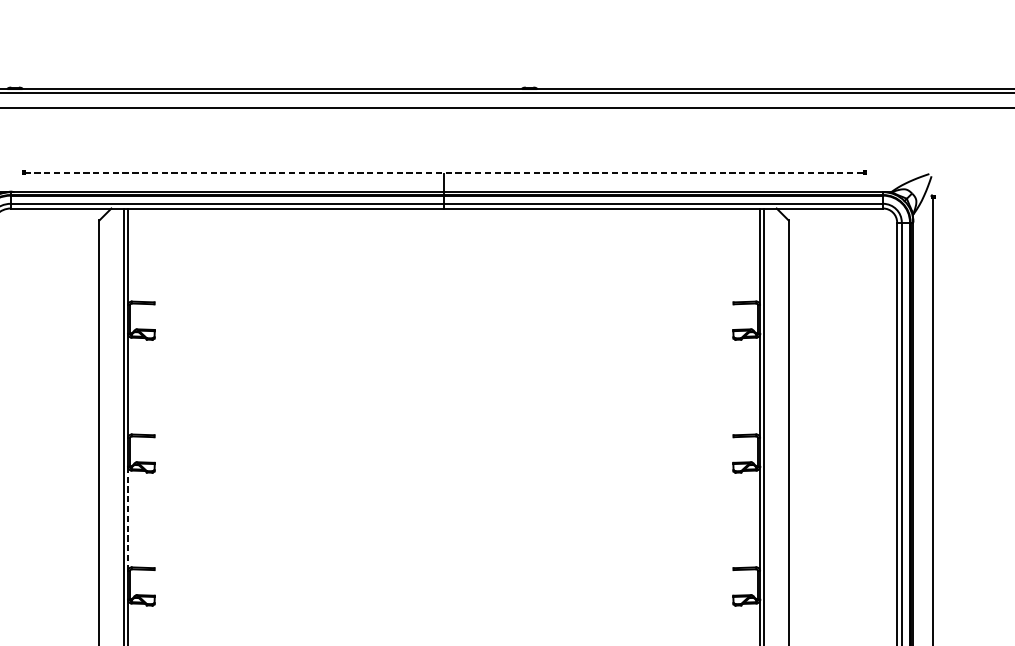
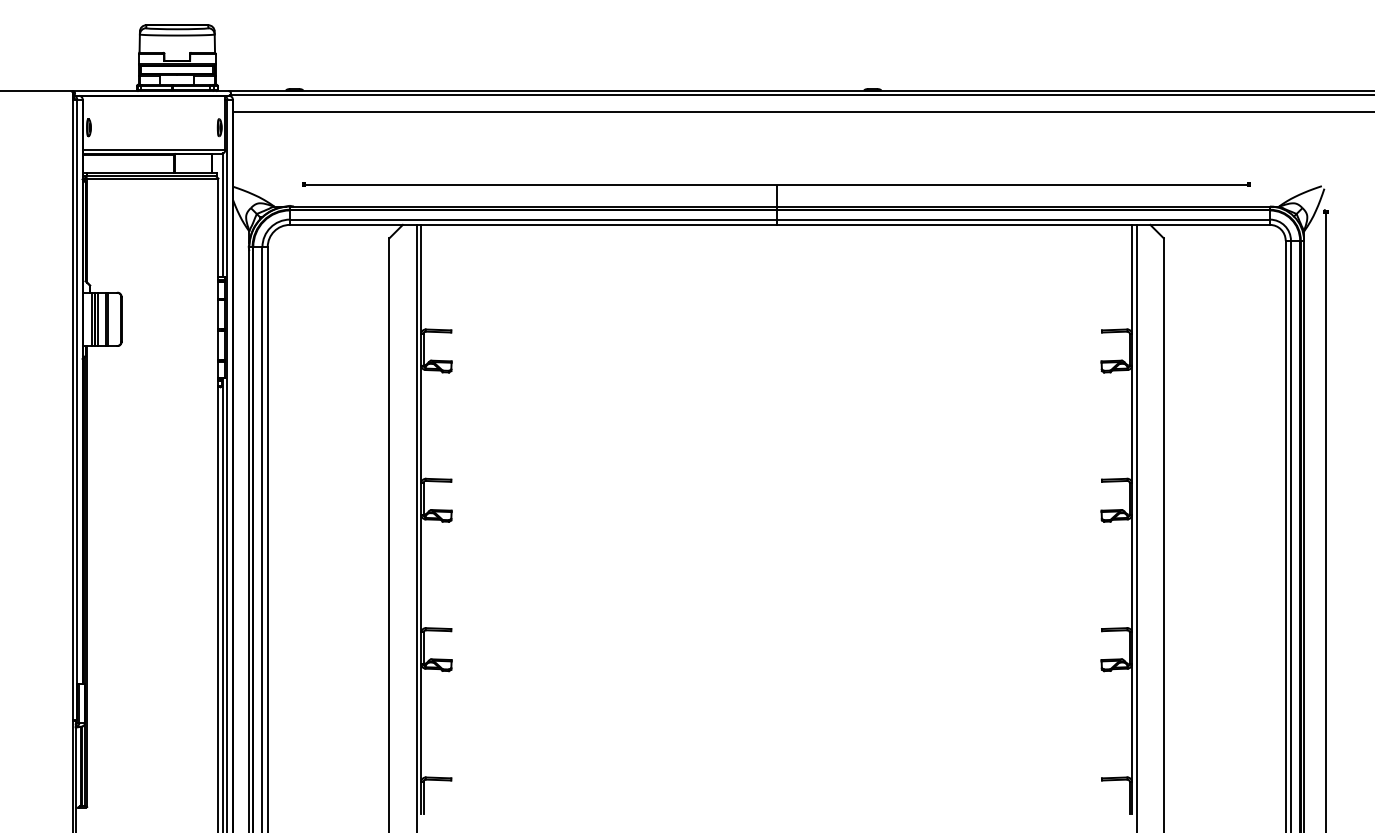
line: (444, 173) -> (777, 185), dashed -> solid
line: (128, 518) -> (421, 573), dashed -> solid

